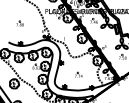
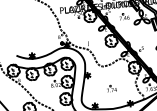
part: (19, 23) -> (28, 29), removed

